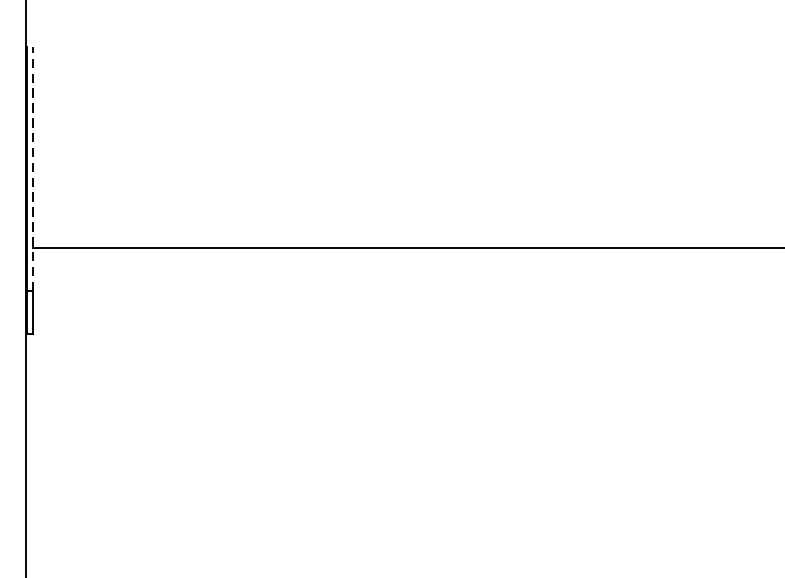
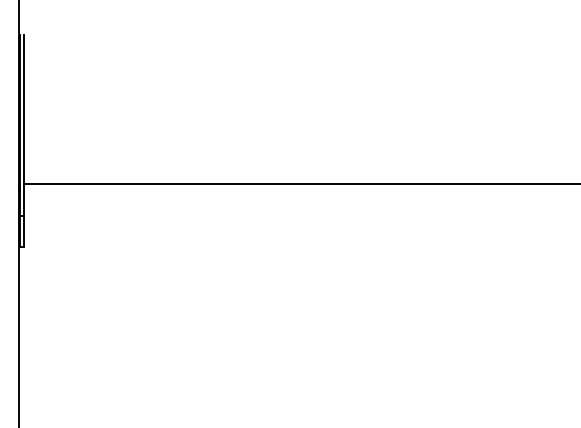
line: (33, 168) -> (24, 124), dashed -> solid

